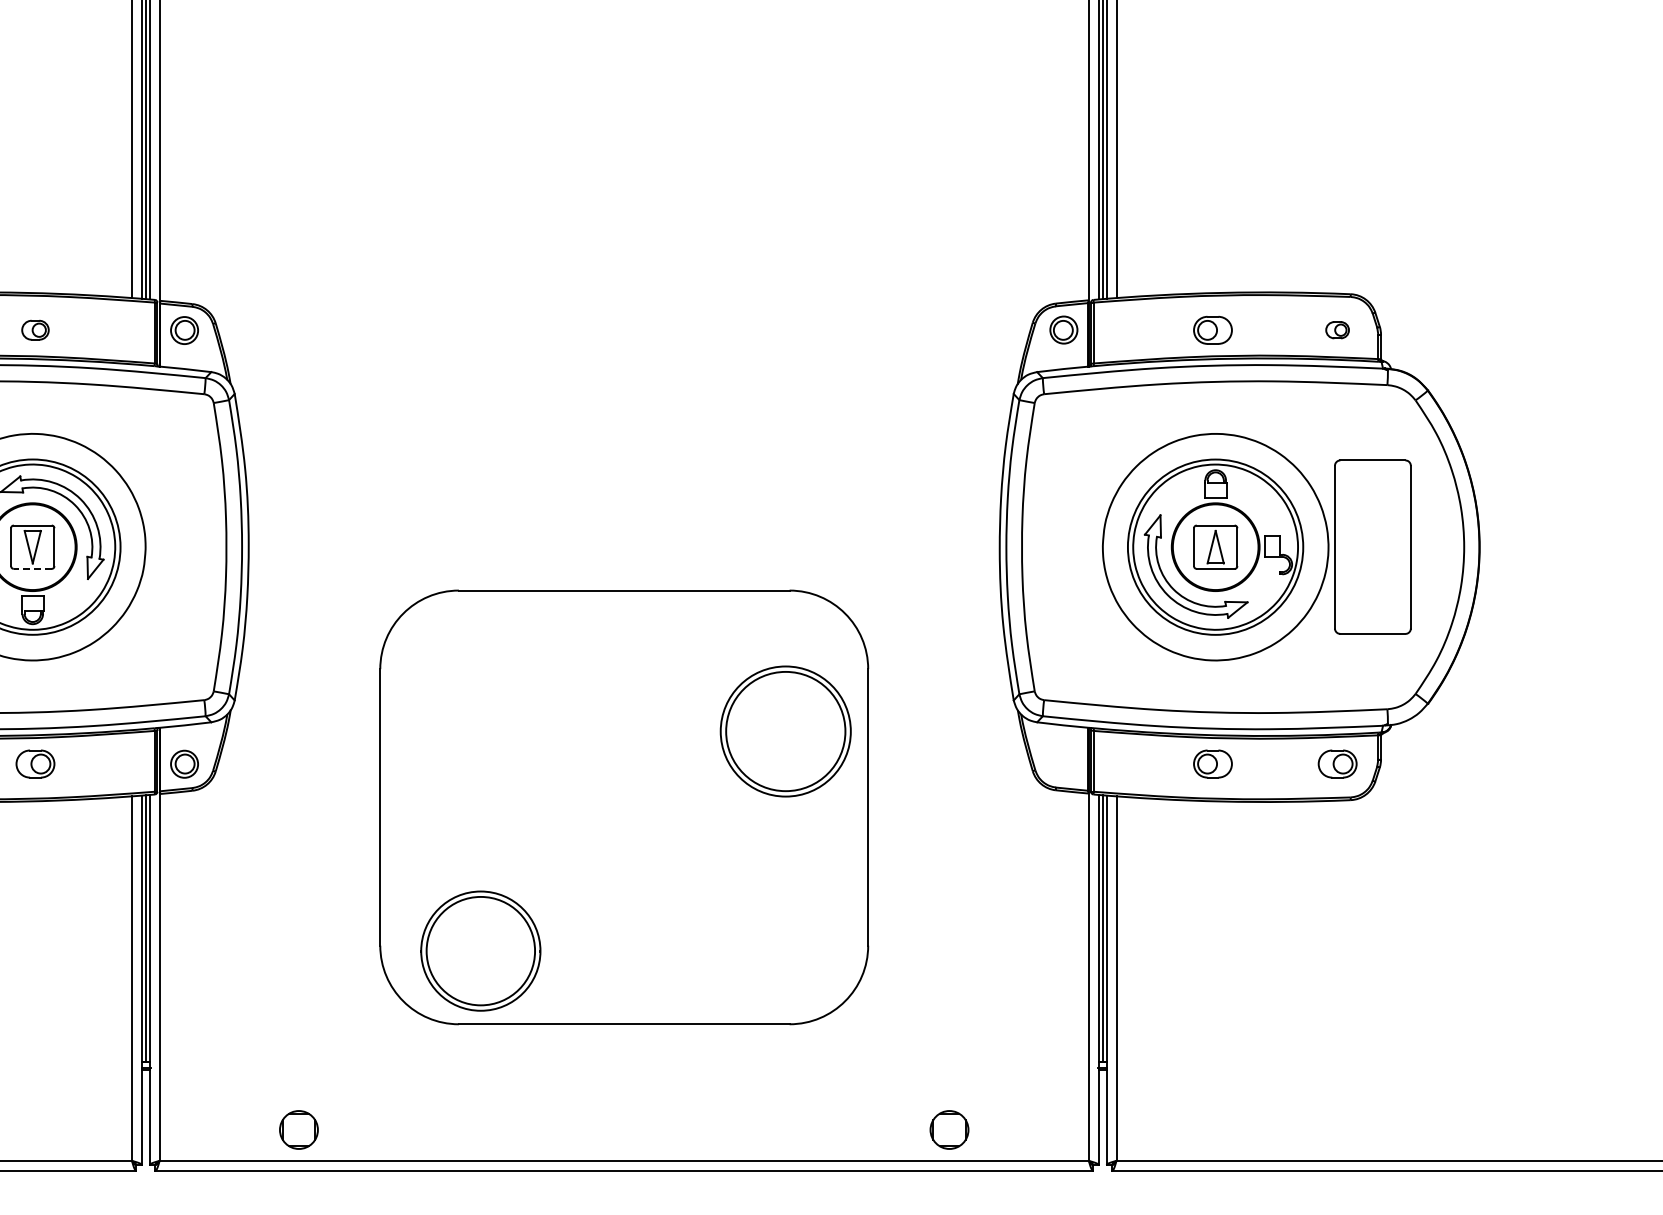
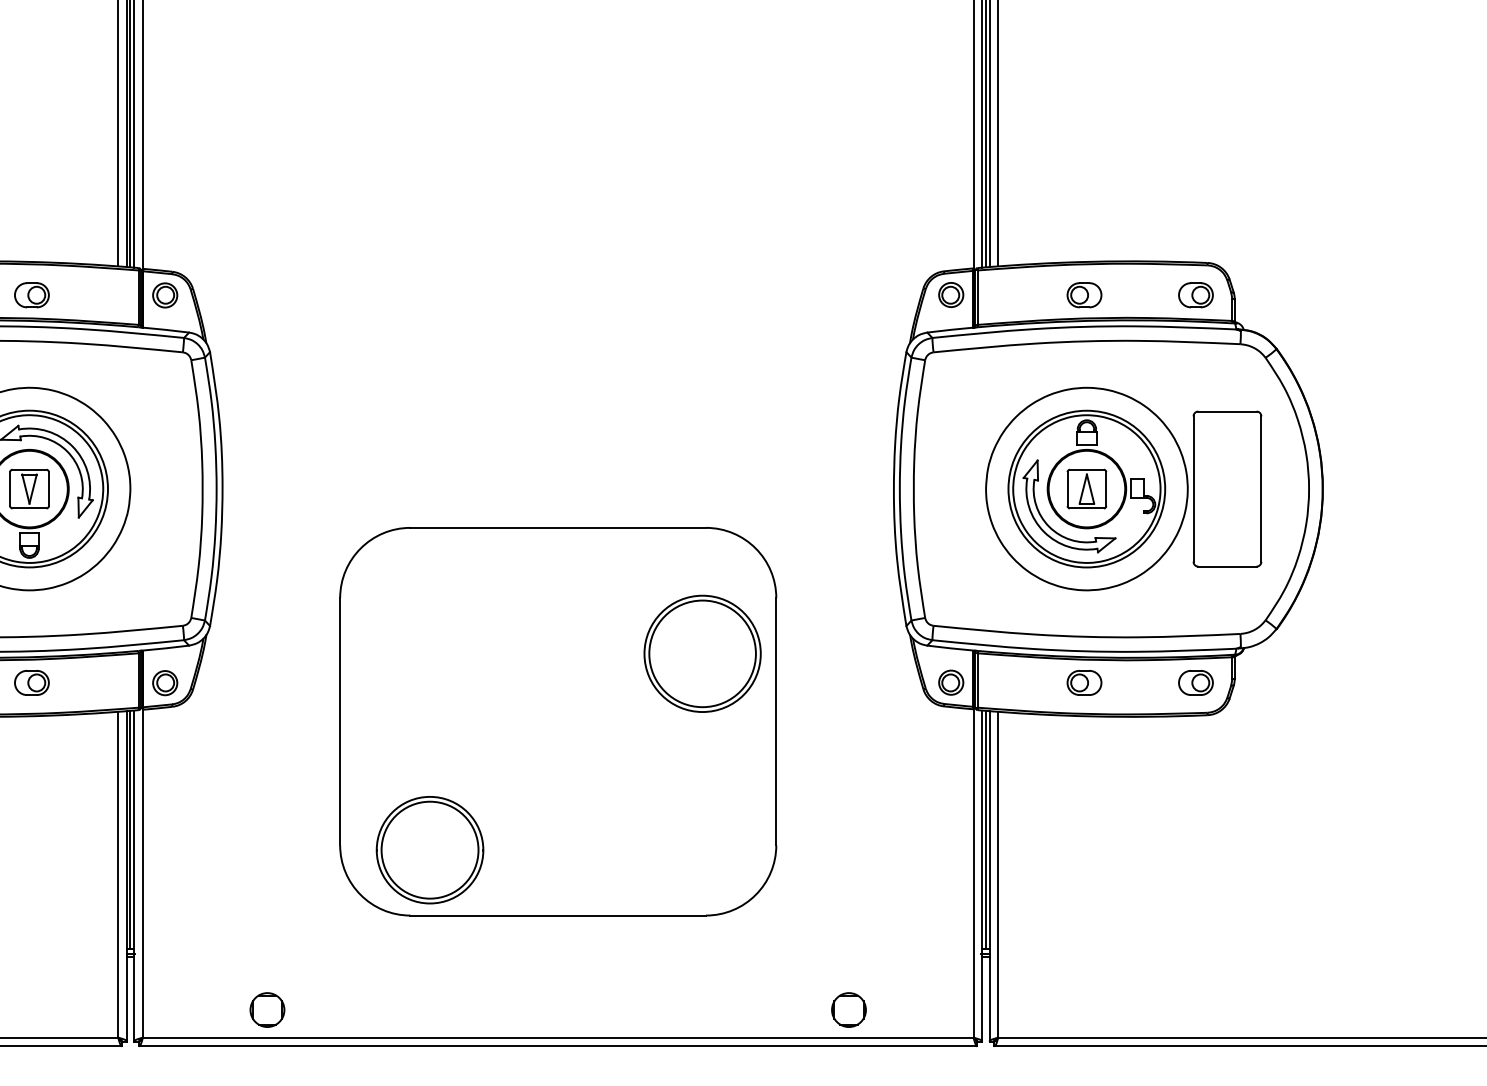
part: (35, 329) -> (31, 294), size x1.43
part: (1337, 329) -> (1195, 294), size x1.67
line: (32, 568) -> (29, 508), dashed -> solid
part: (1063, 763) -> (950, 682), added

